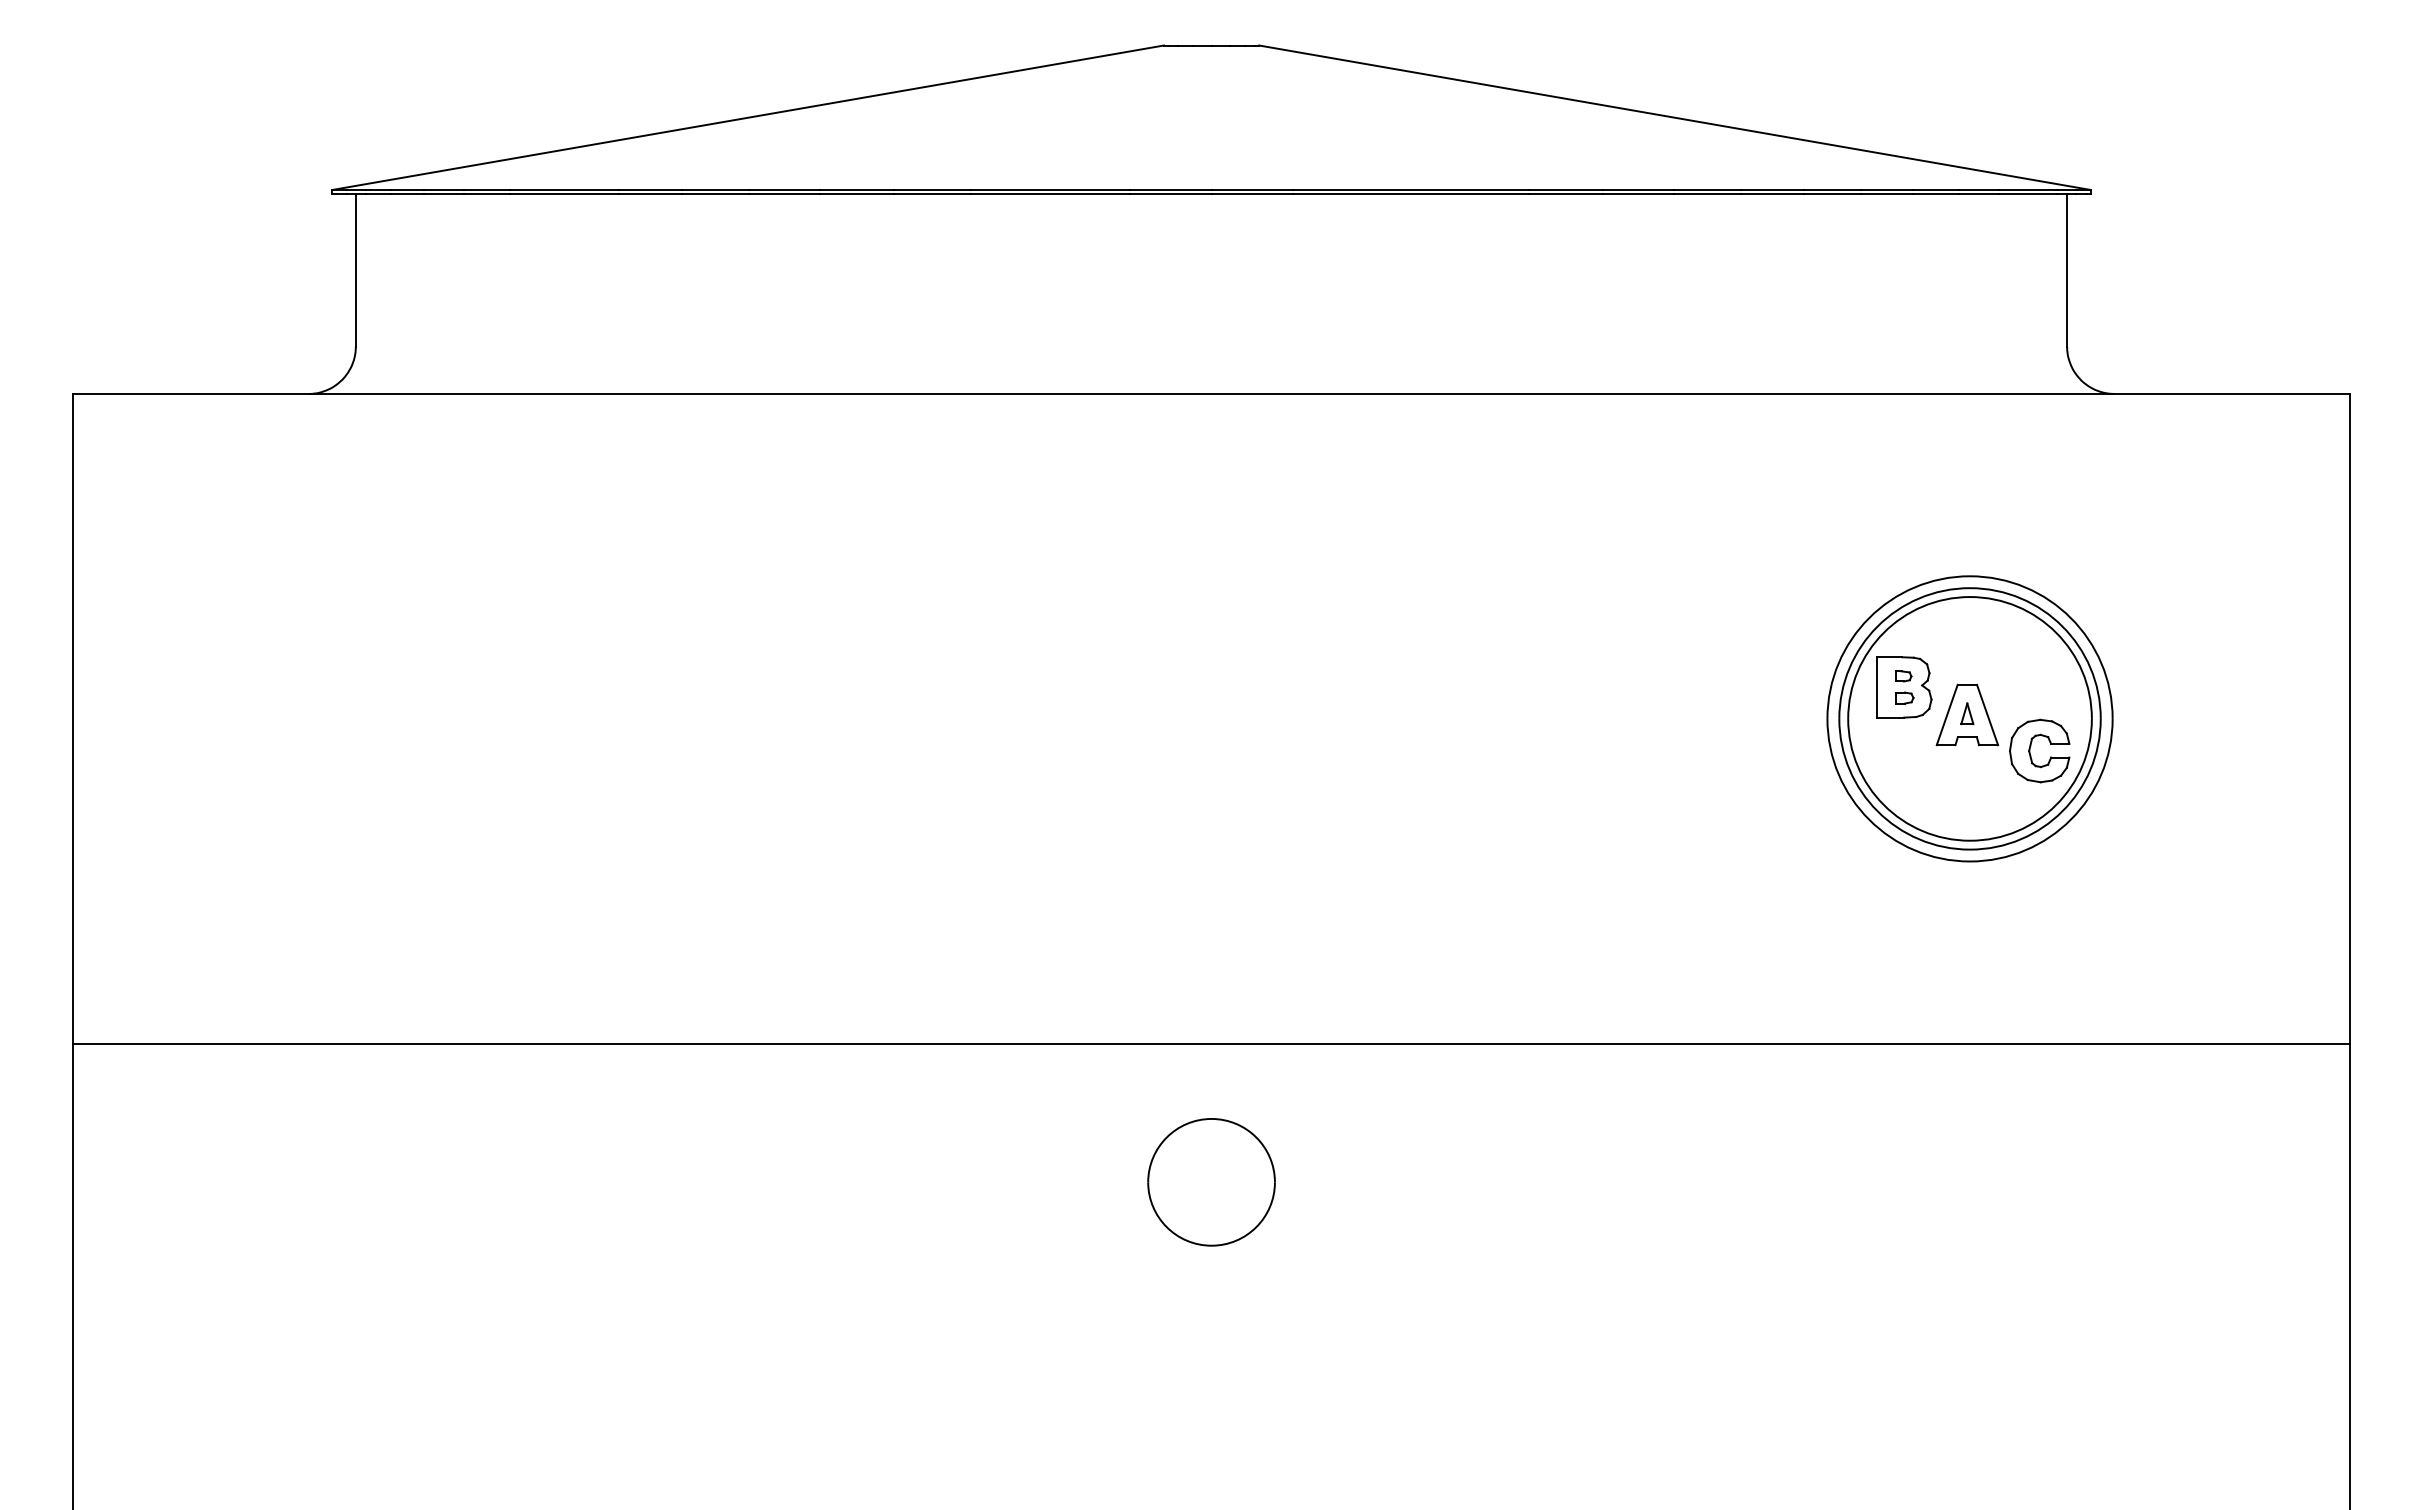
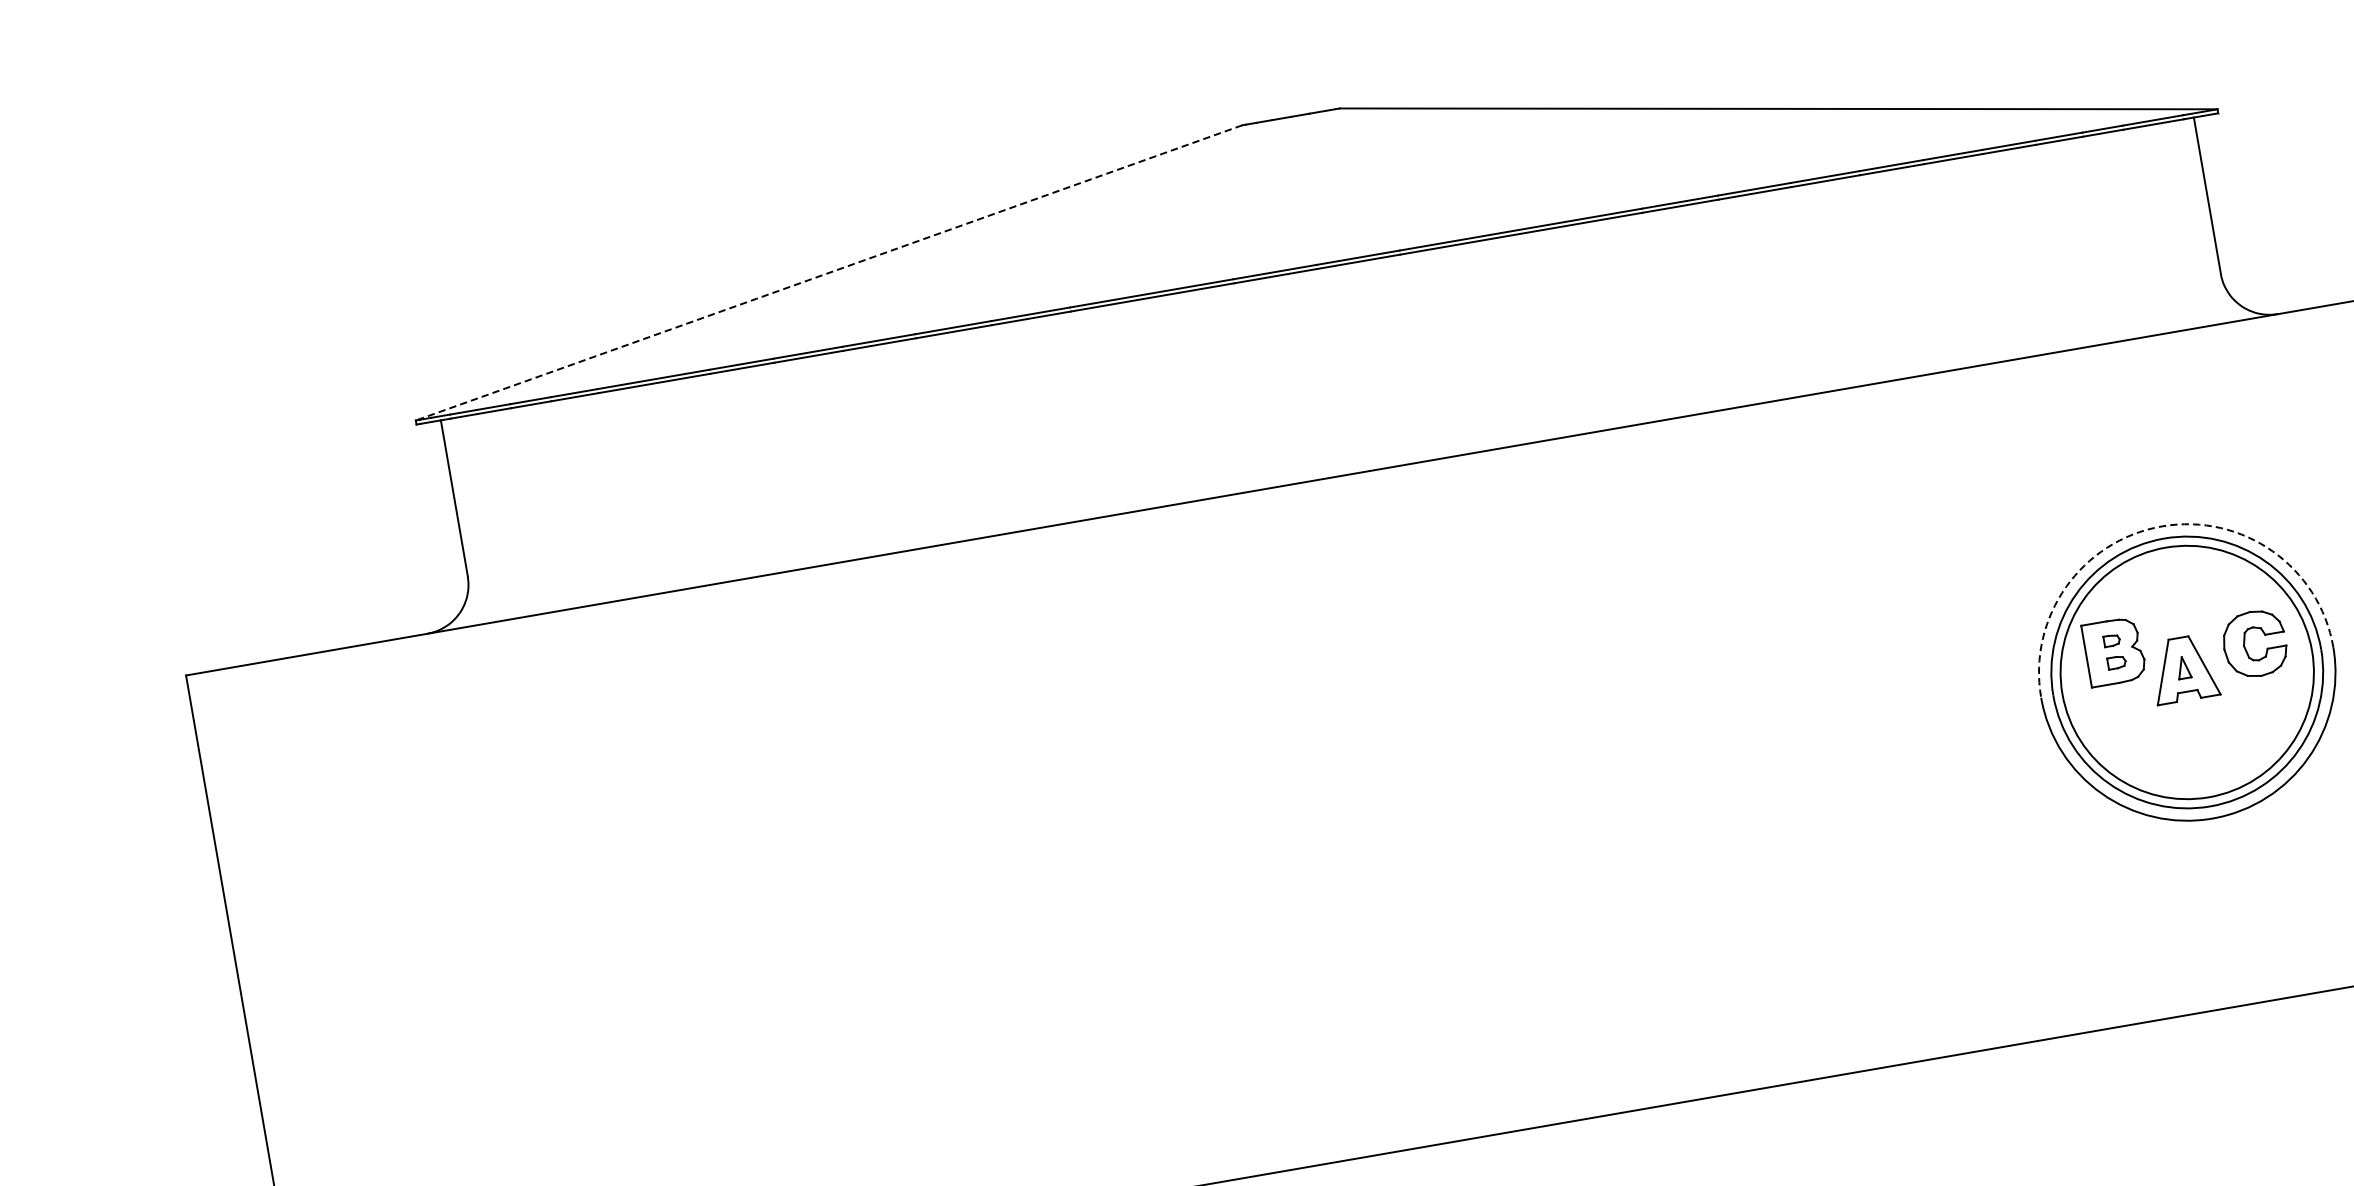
line: (747, 117) -> (828, 272), solid -> dashed
arc: (1970, 576) -> (2162, 526), solid -> dashed
part: (2031, 746) -> (2245, 640), moved

